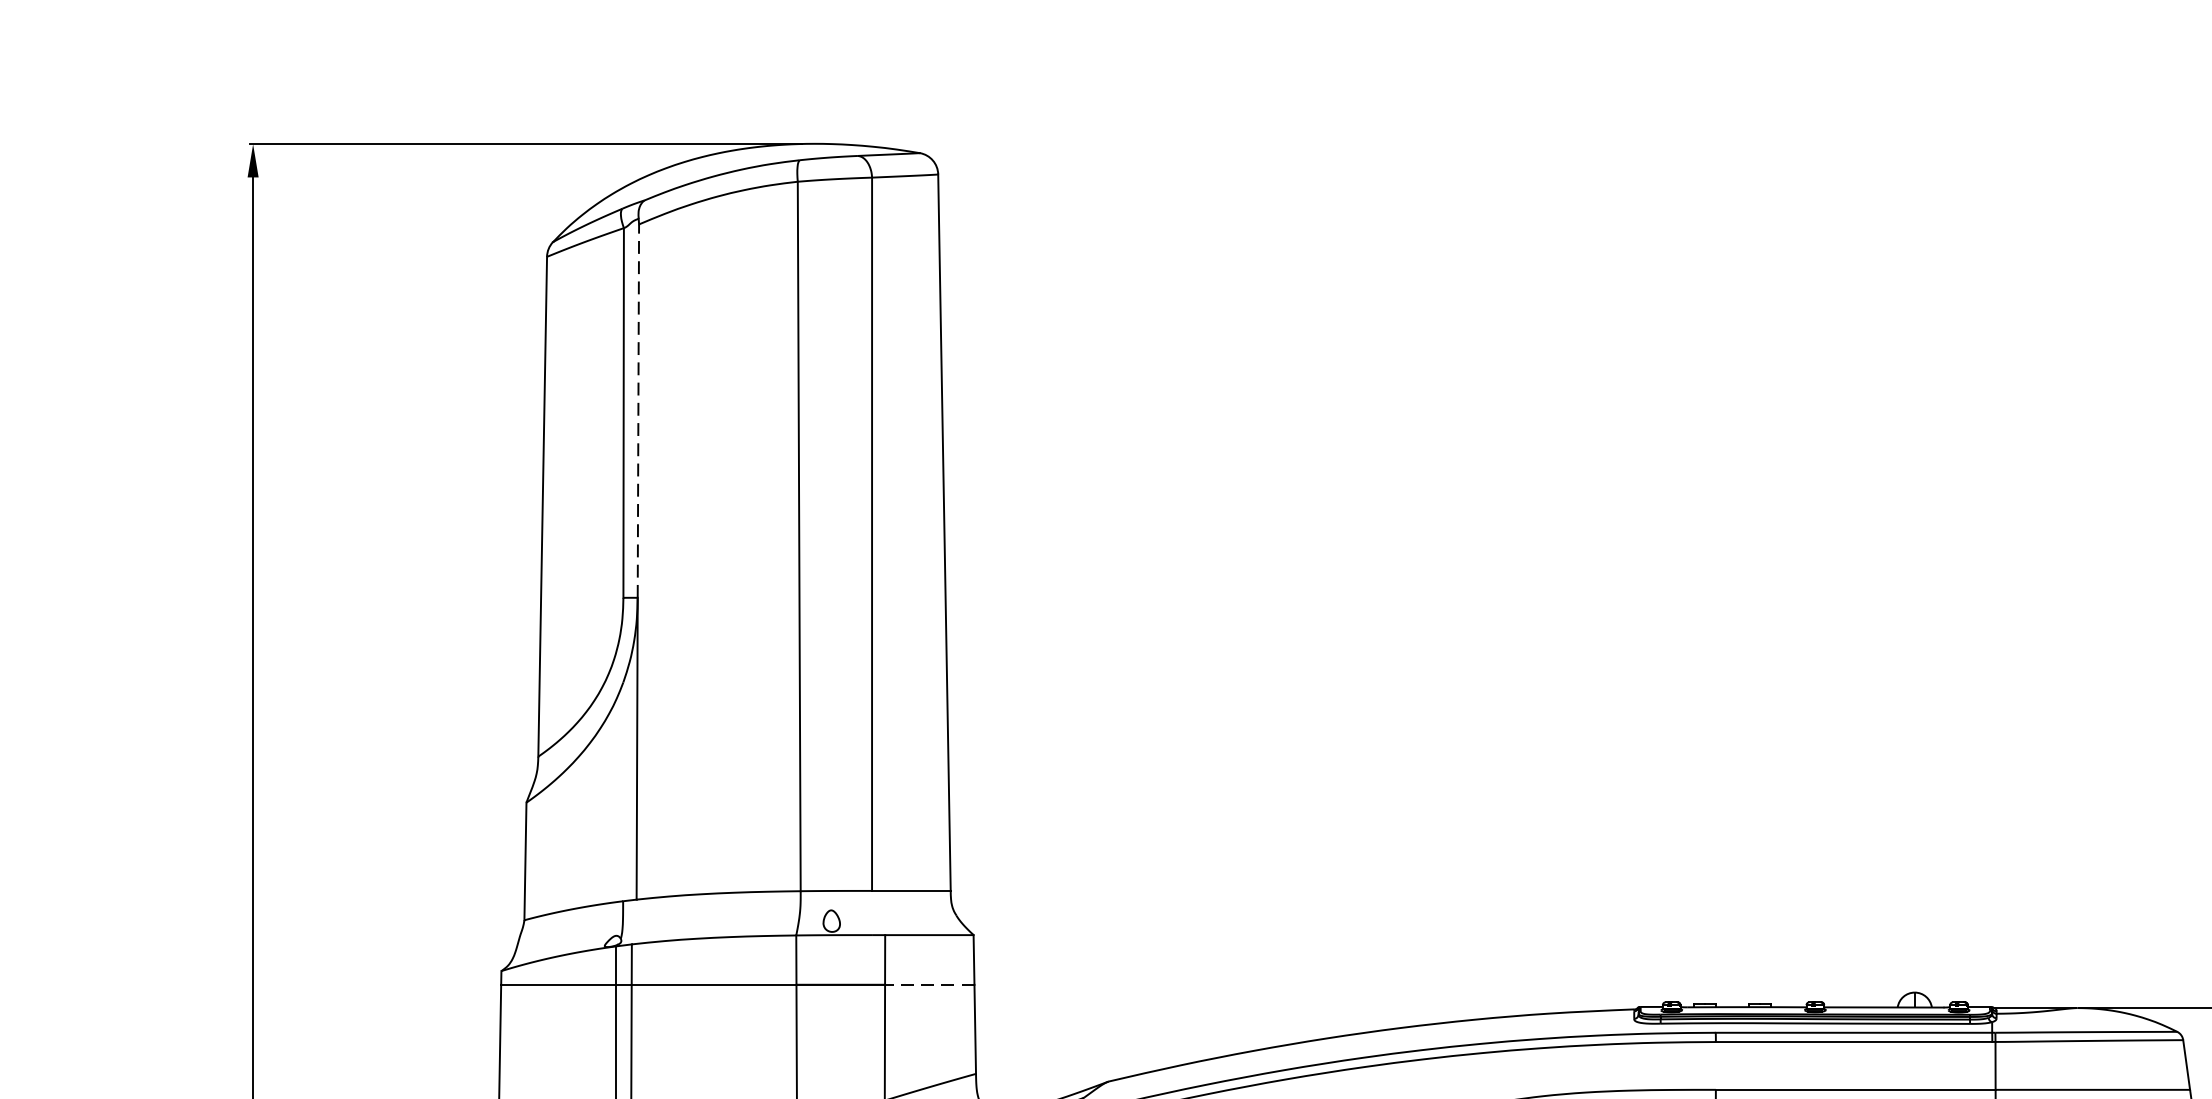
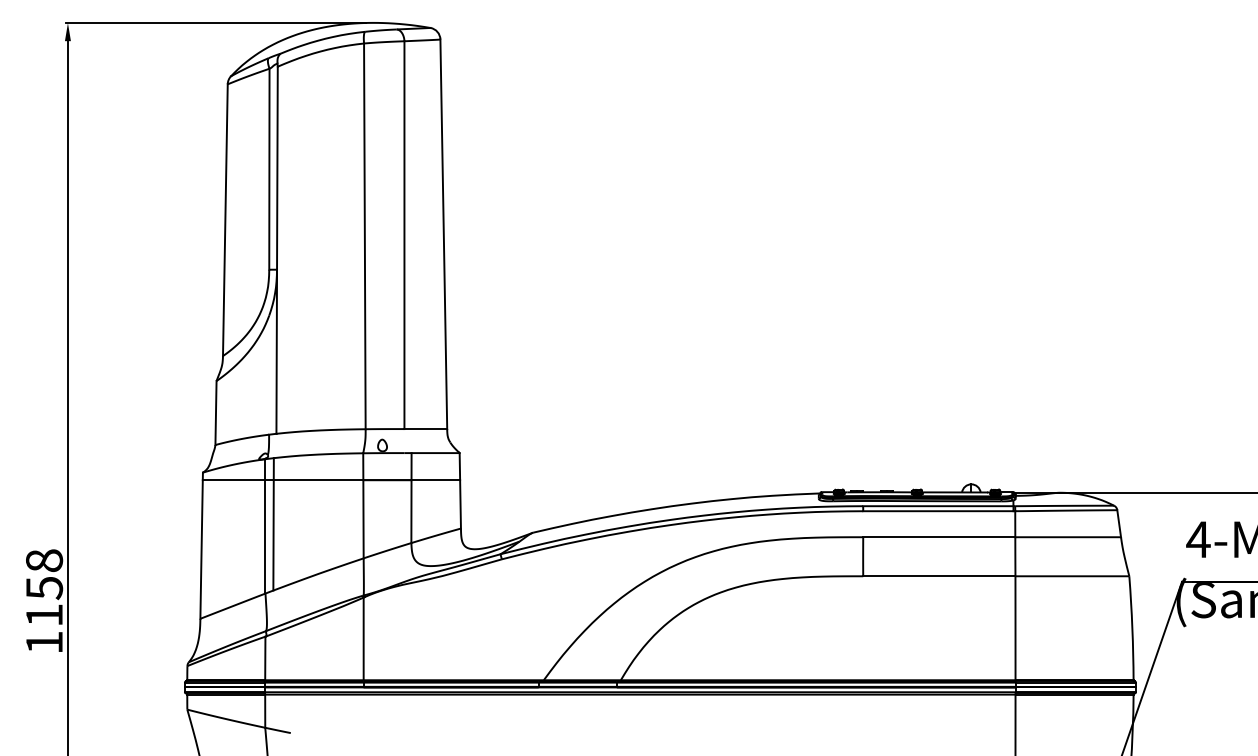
line: (638, 411) -> (277, 168), dashed -> solid
line: (929, 985) -> (435, 480), dashed -> solid

